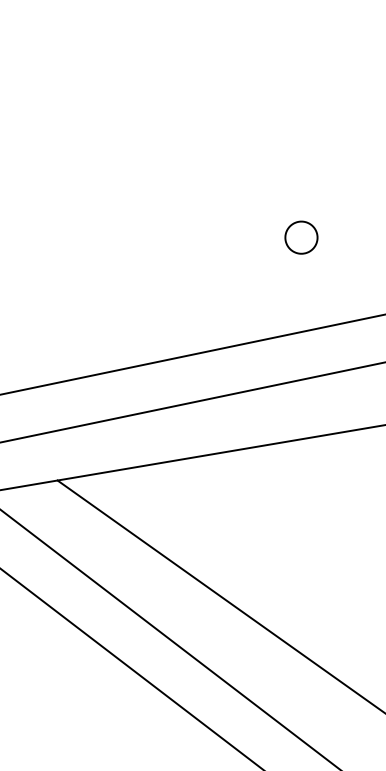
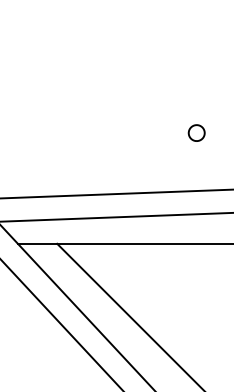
part: (300, 236) -> (196, 132), moved

